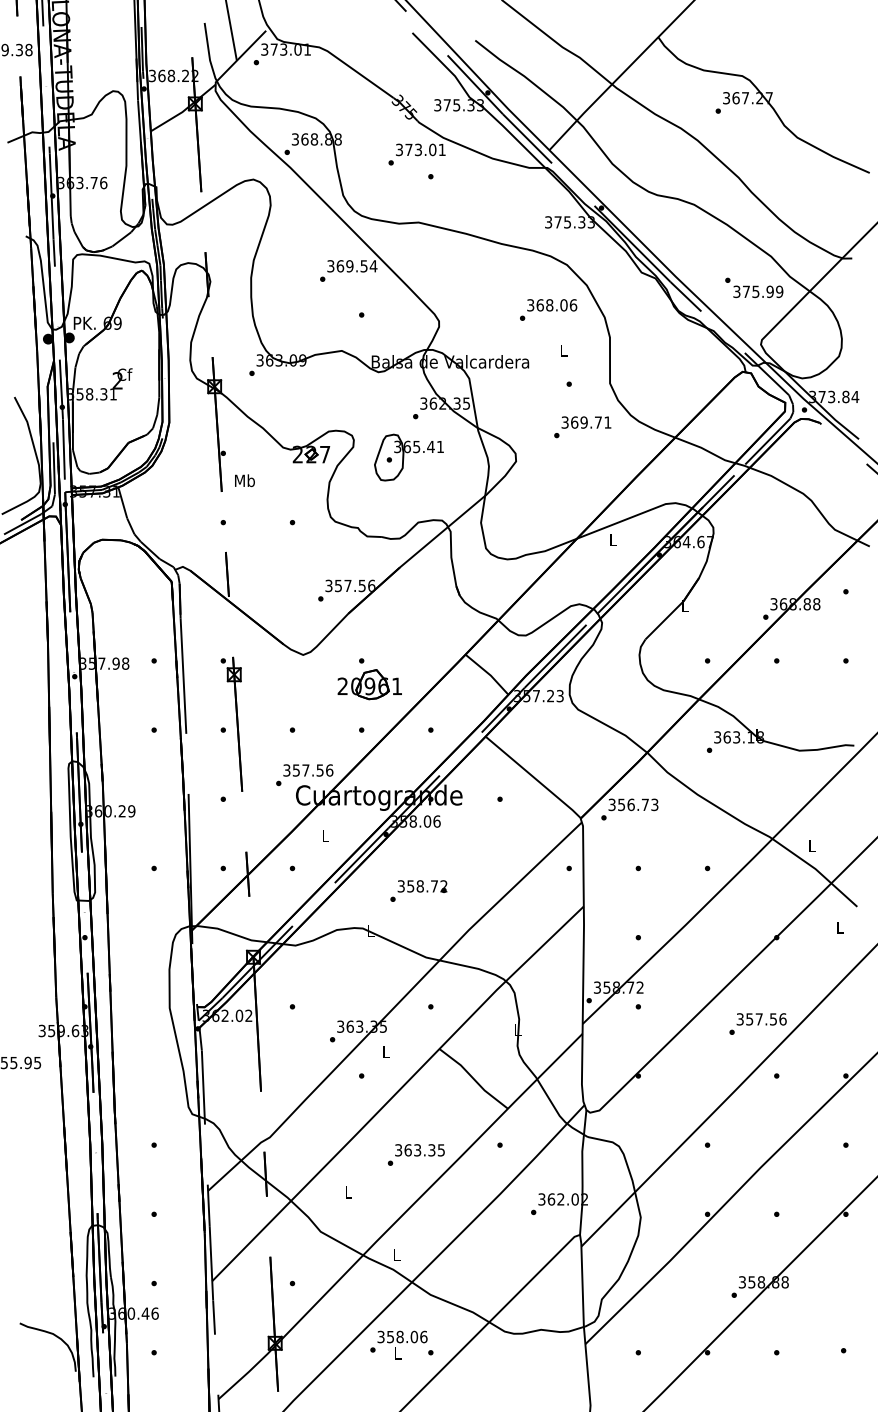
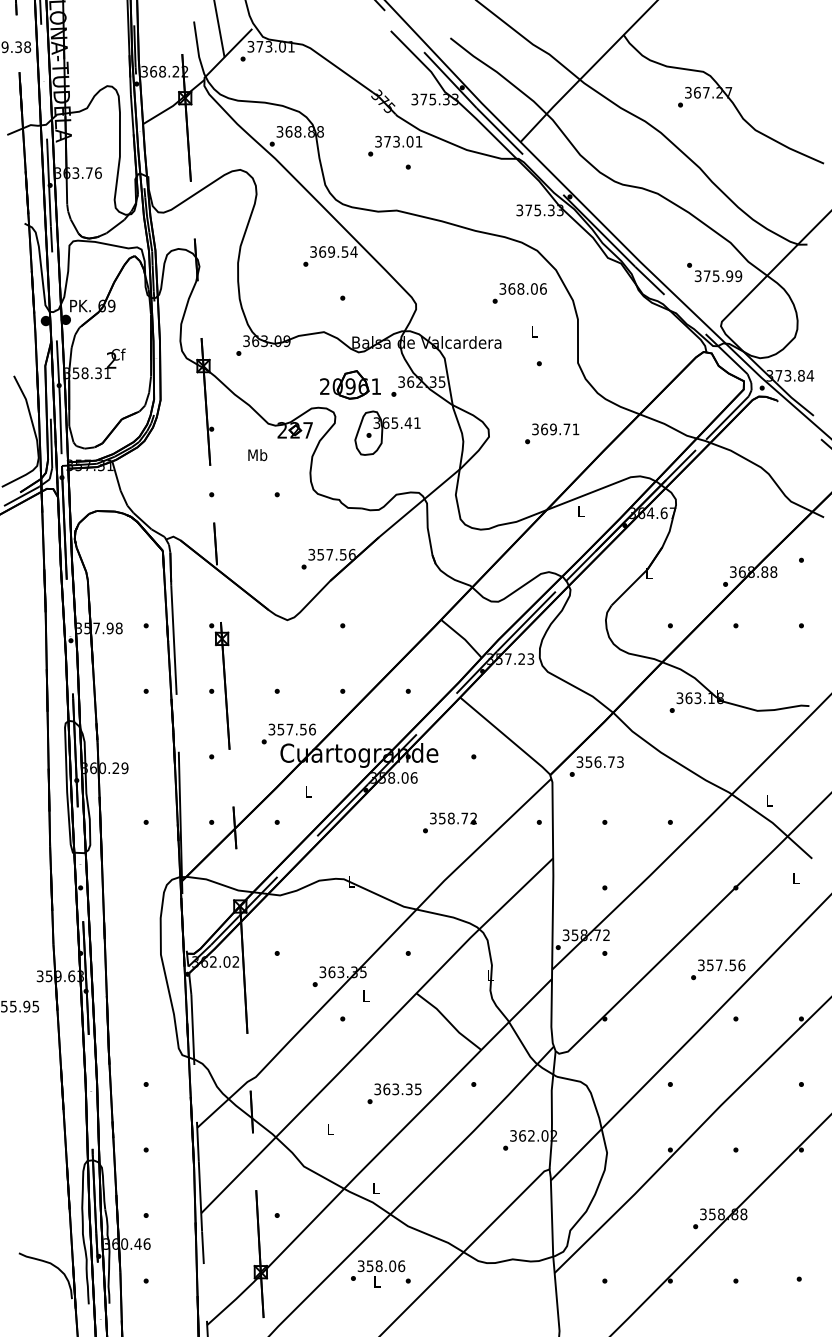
text: (582, 427) -> (551, 434), moved
text: (244, 480) -> (257, 454), moved
part: (369, 684) -> (350, 384), moved
text: (418, 890) -> (449, 822), moved

